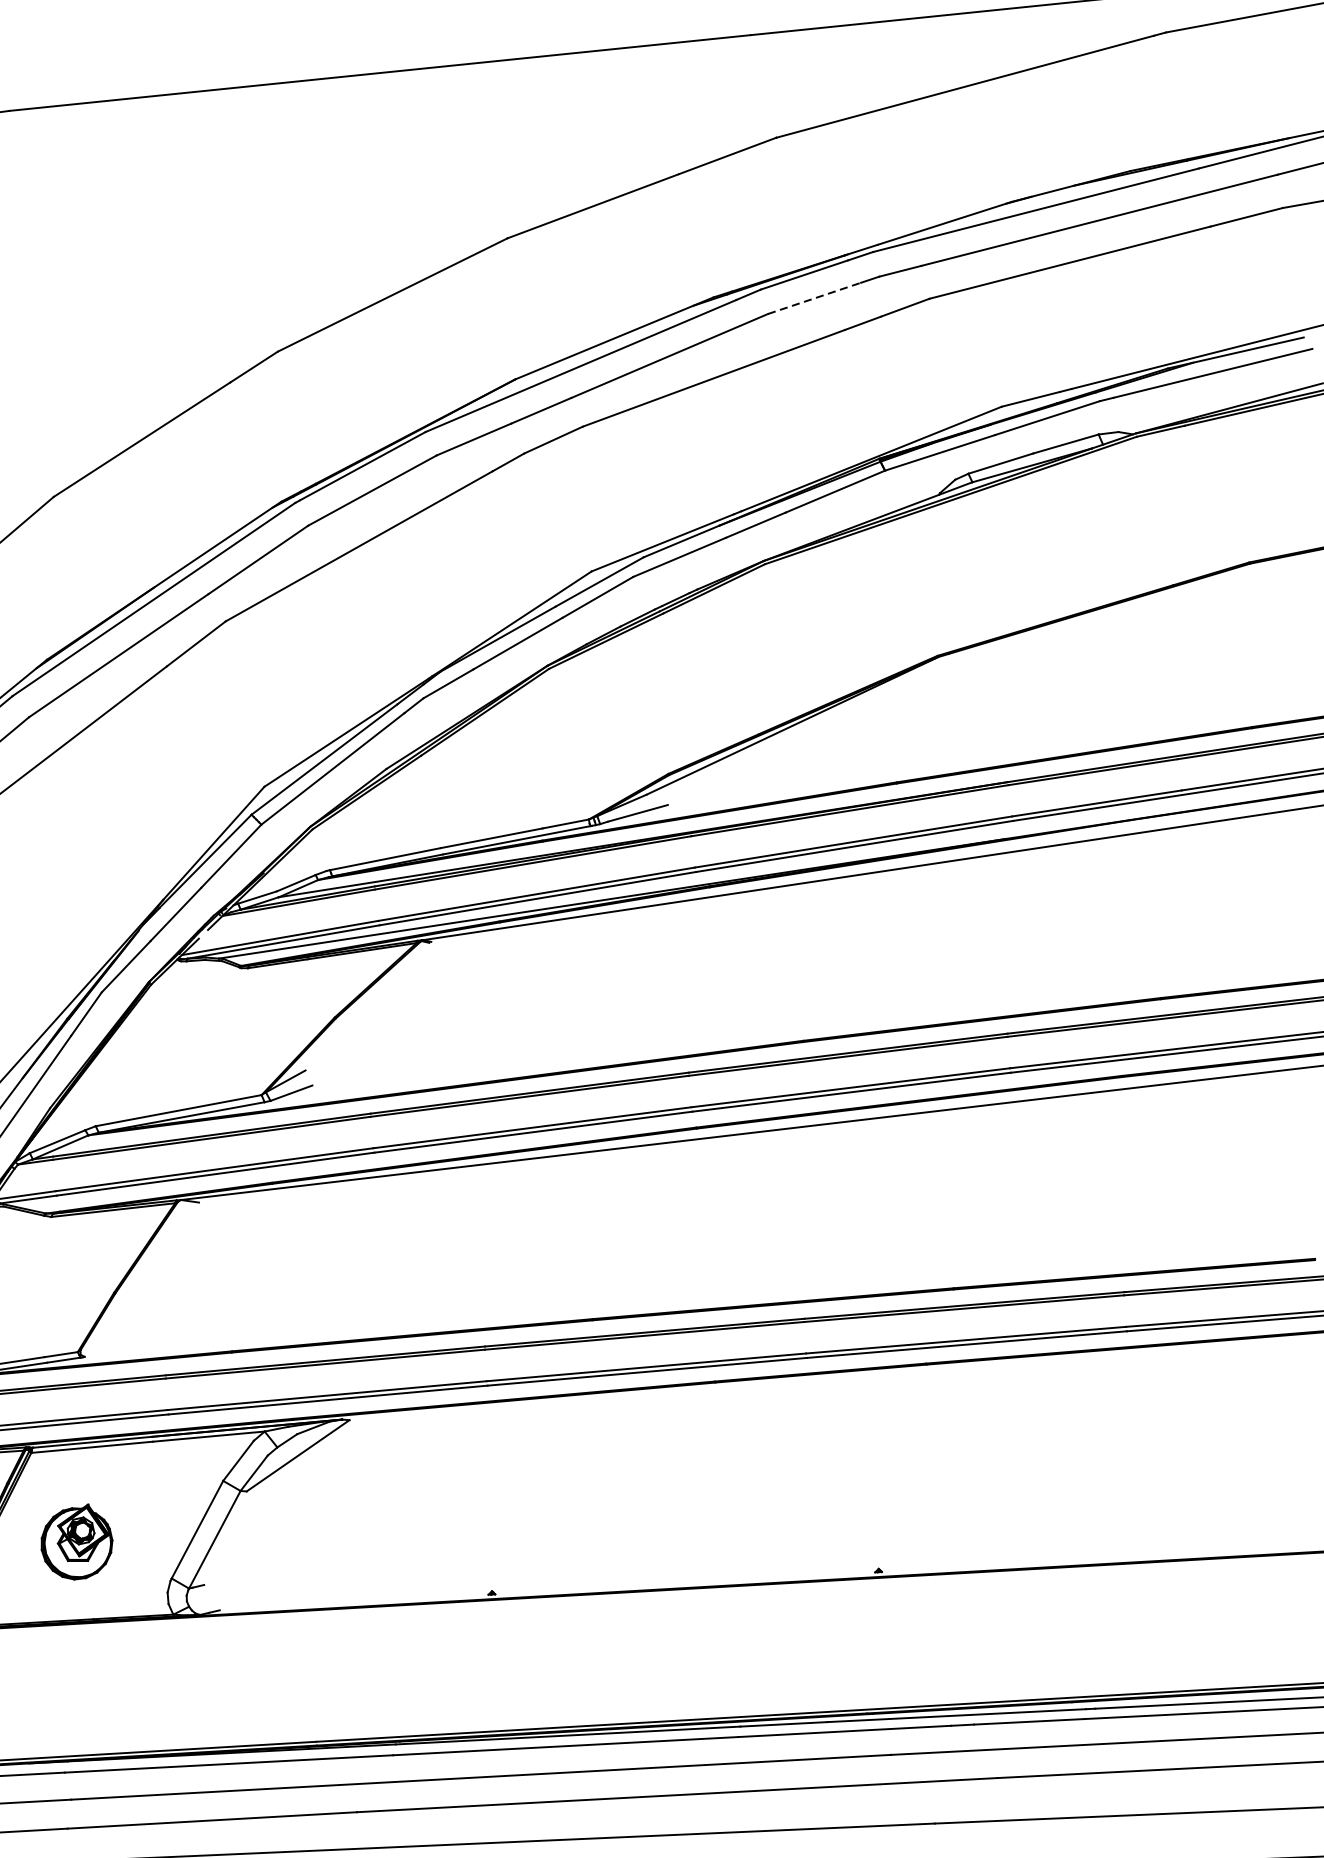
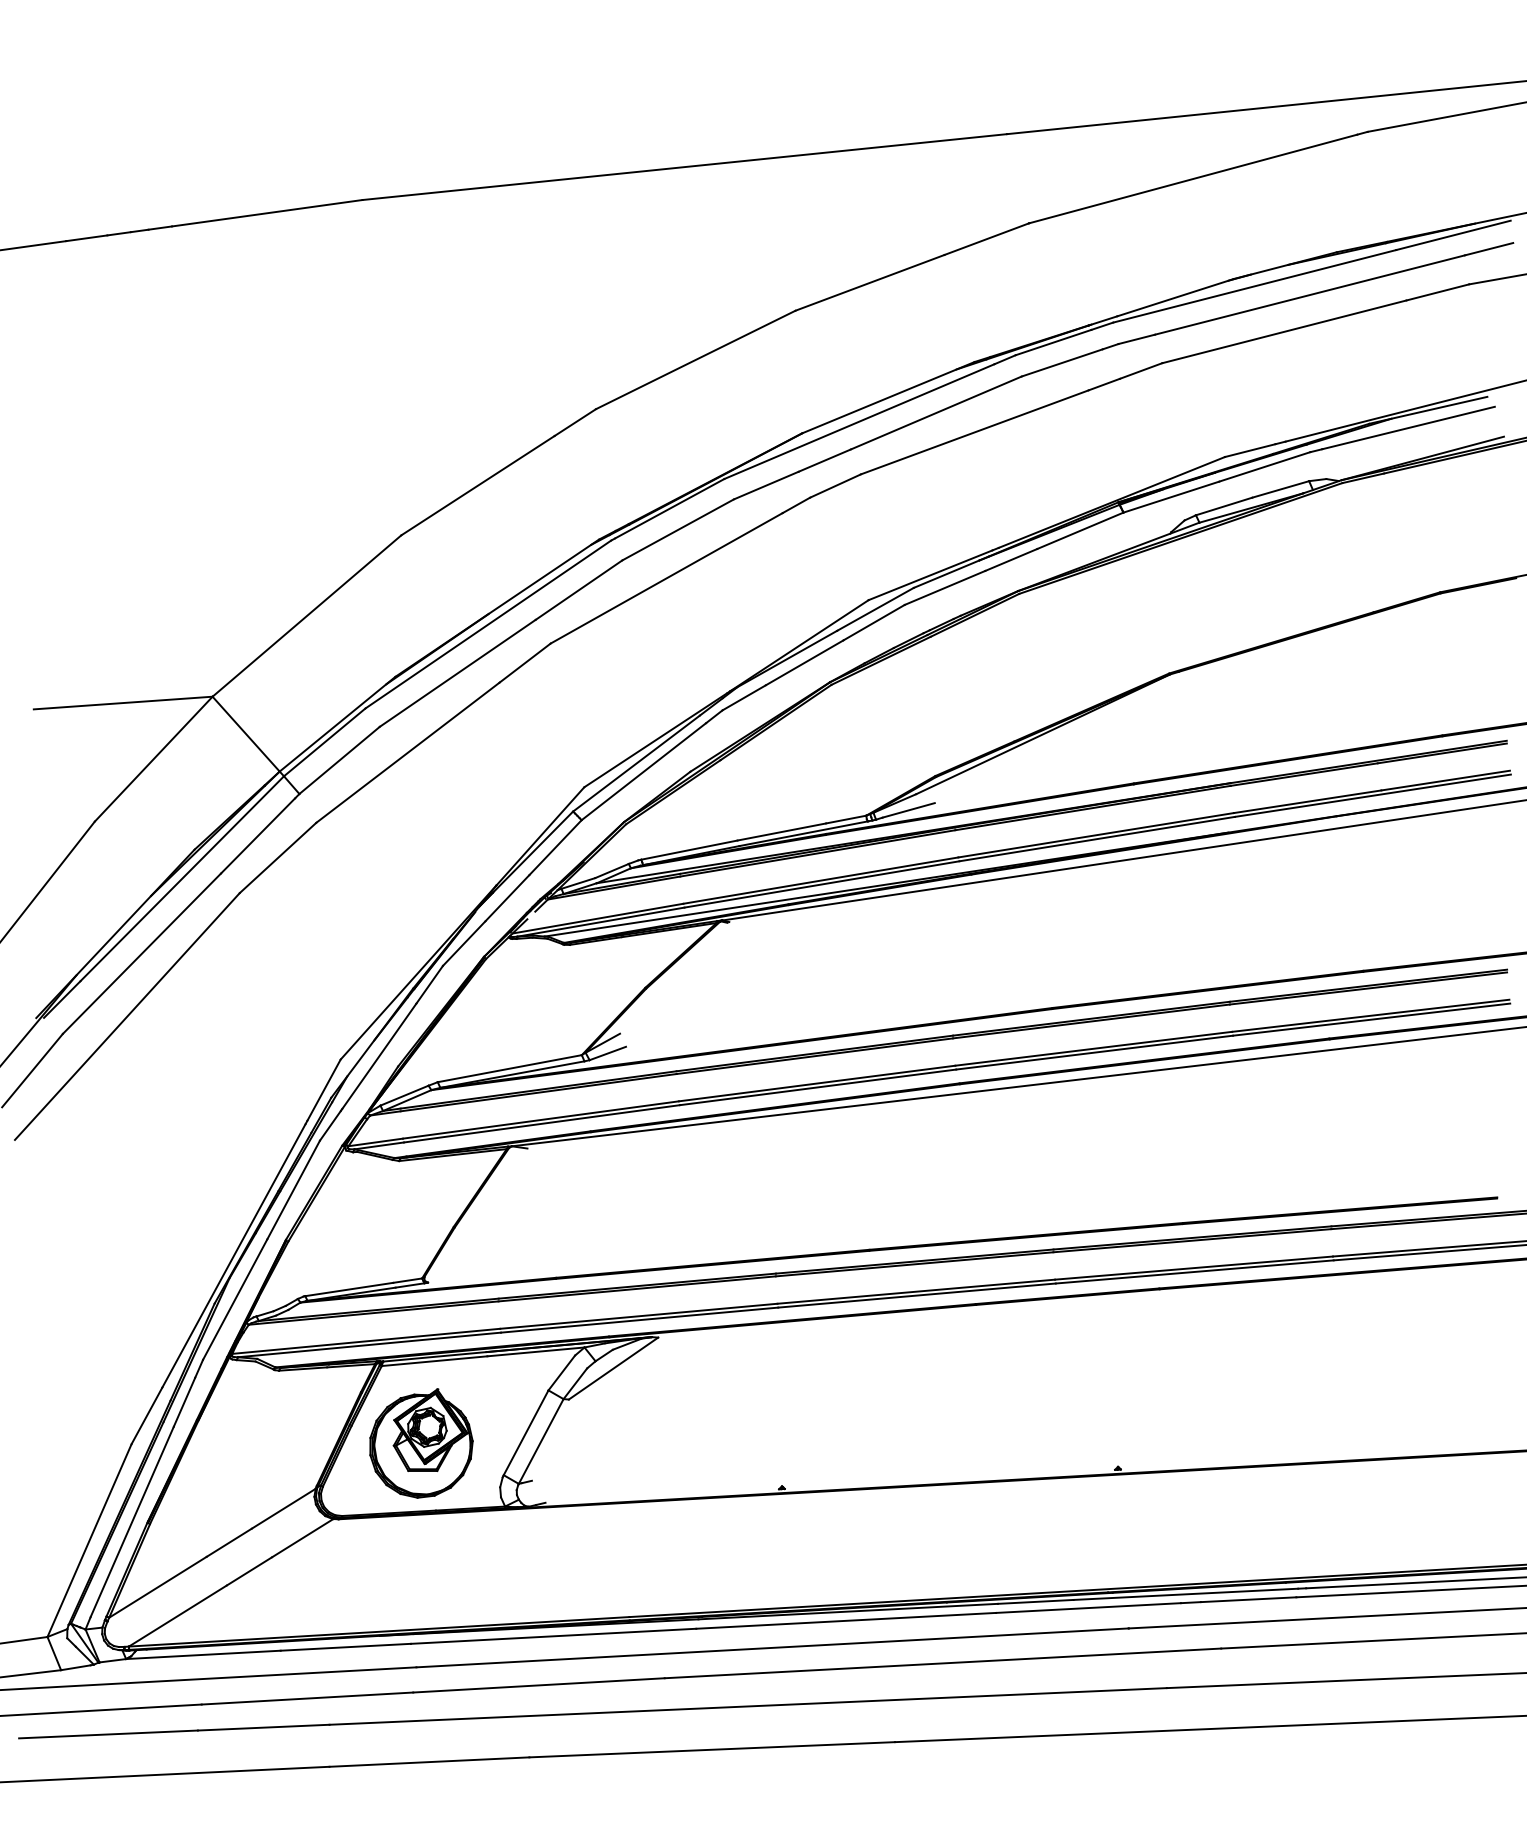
line: (814, 297) -> (1062, 362), dashed -> solid
part: (77, 1542) -> (421, 1443), size x1.67

